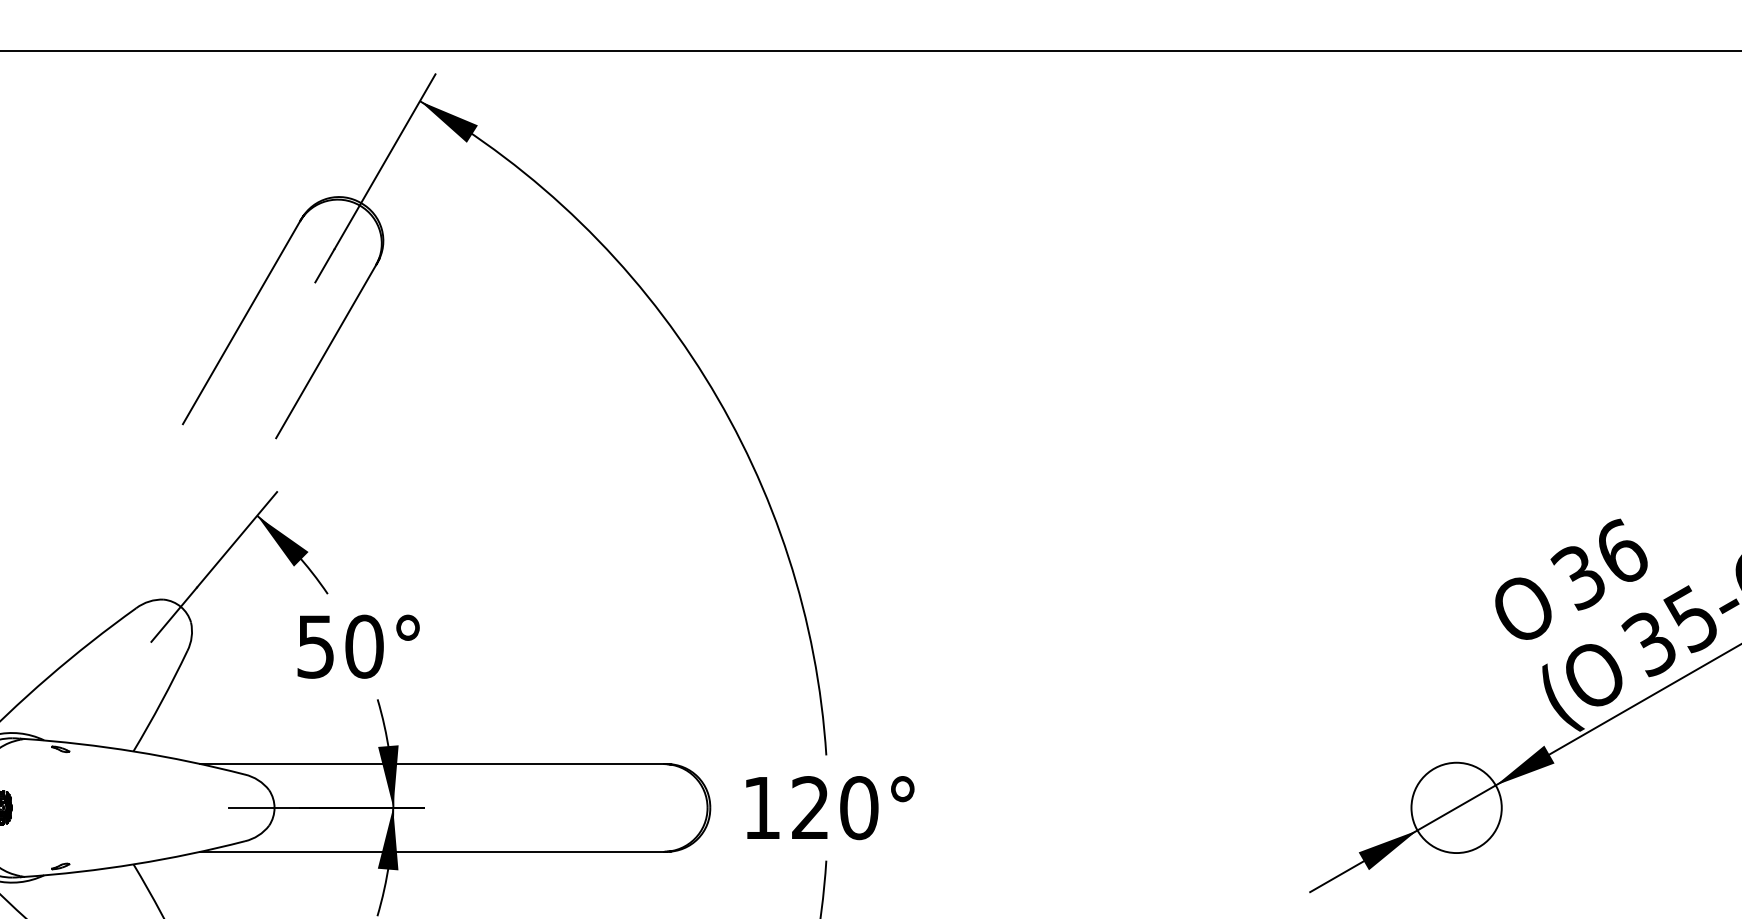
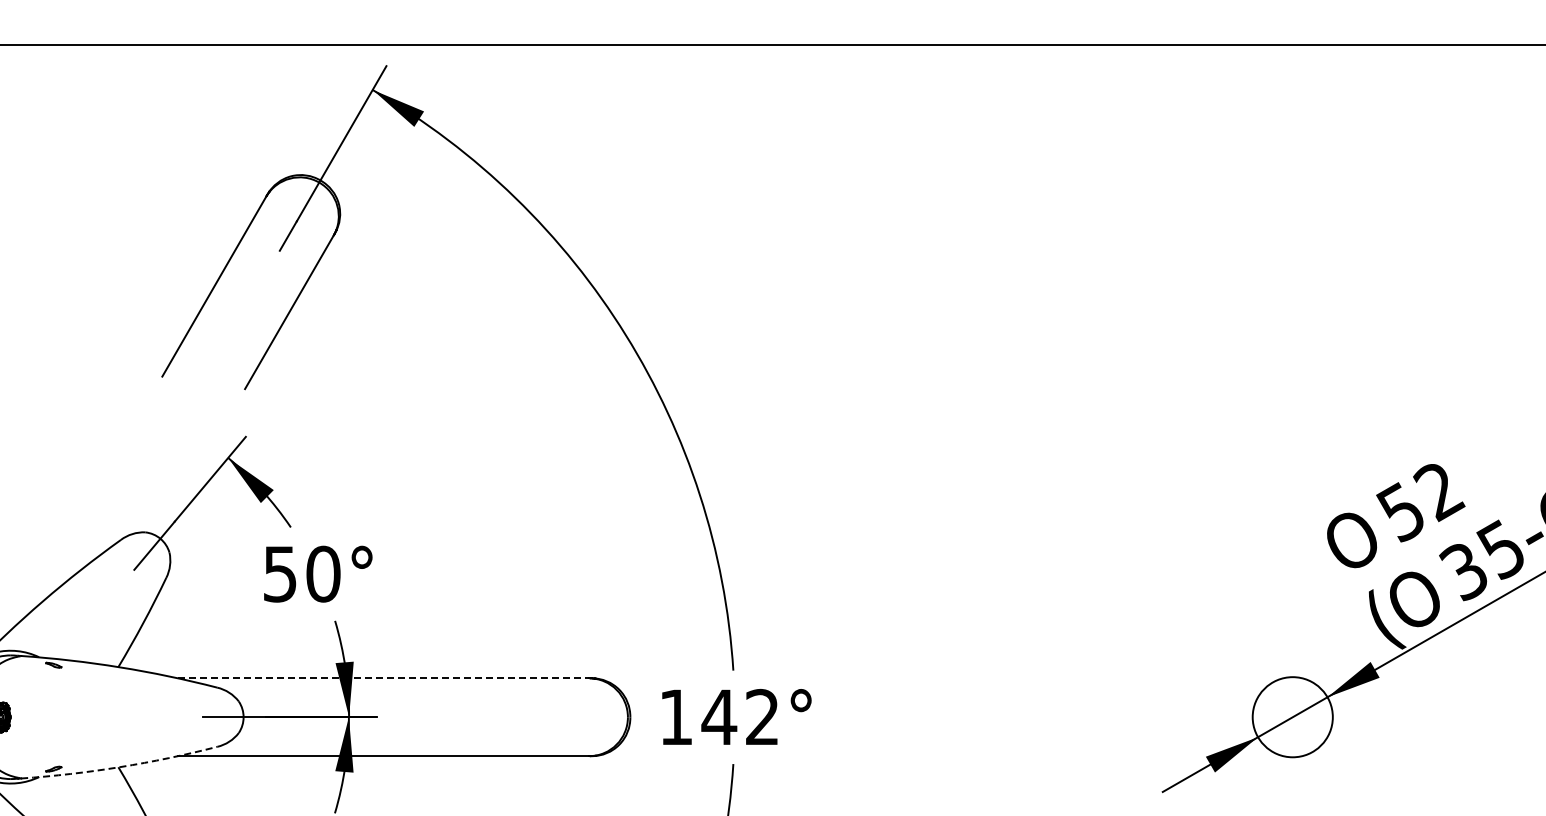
text: (1600, 564) -> (1420, 501), 36 -> 52
line: (432, 764) -> (383, 678), solid -> dashed
text: (834, 807) -> (740, 716), 120° -> 142°
arc: (135, 864) -> (120, 767), solid -> dashed

